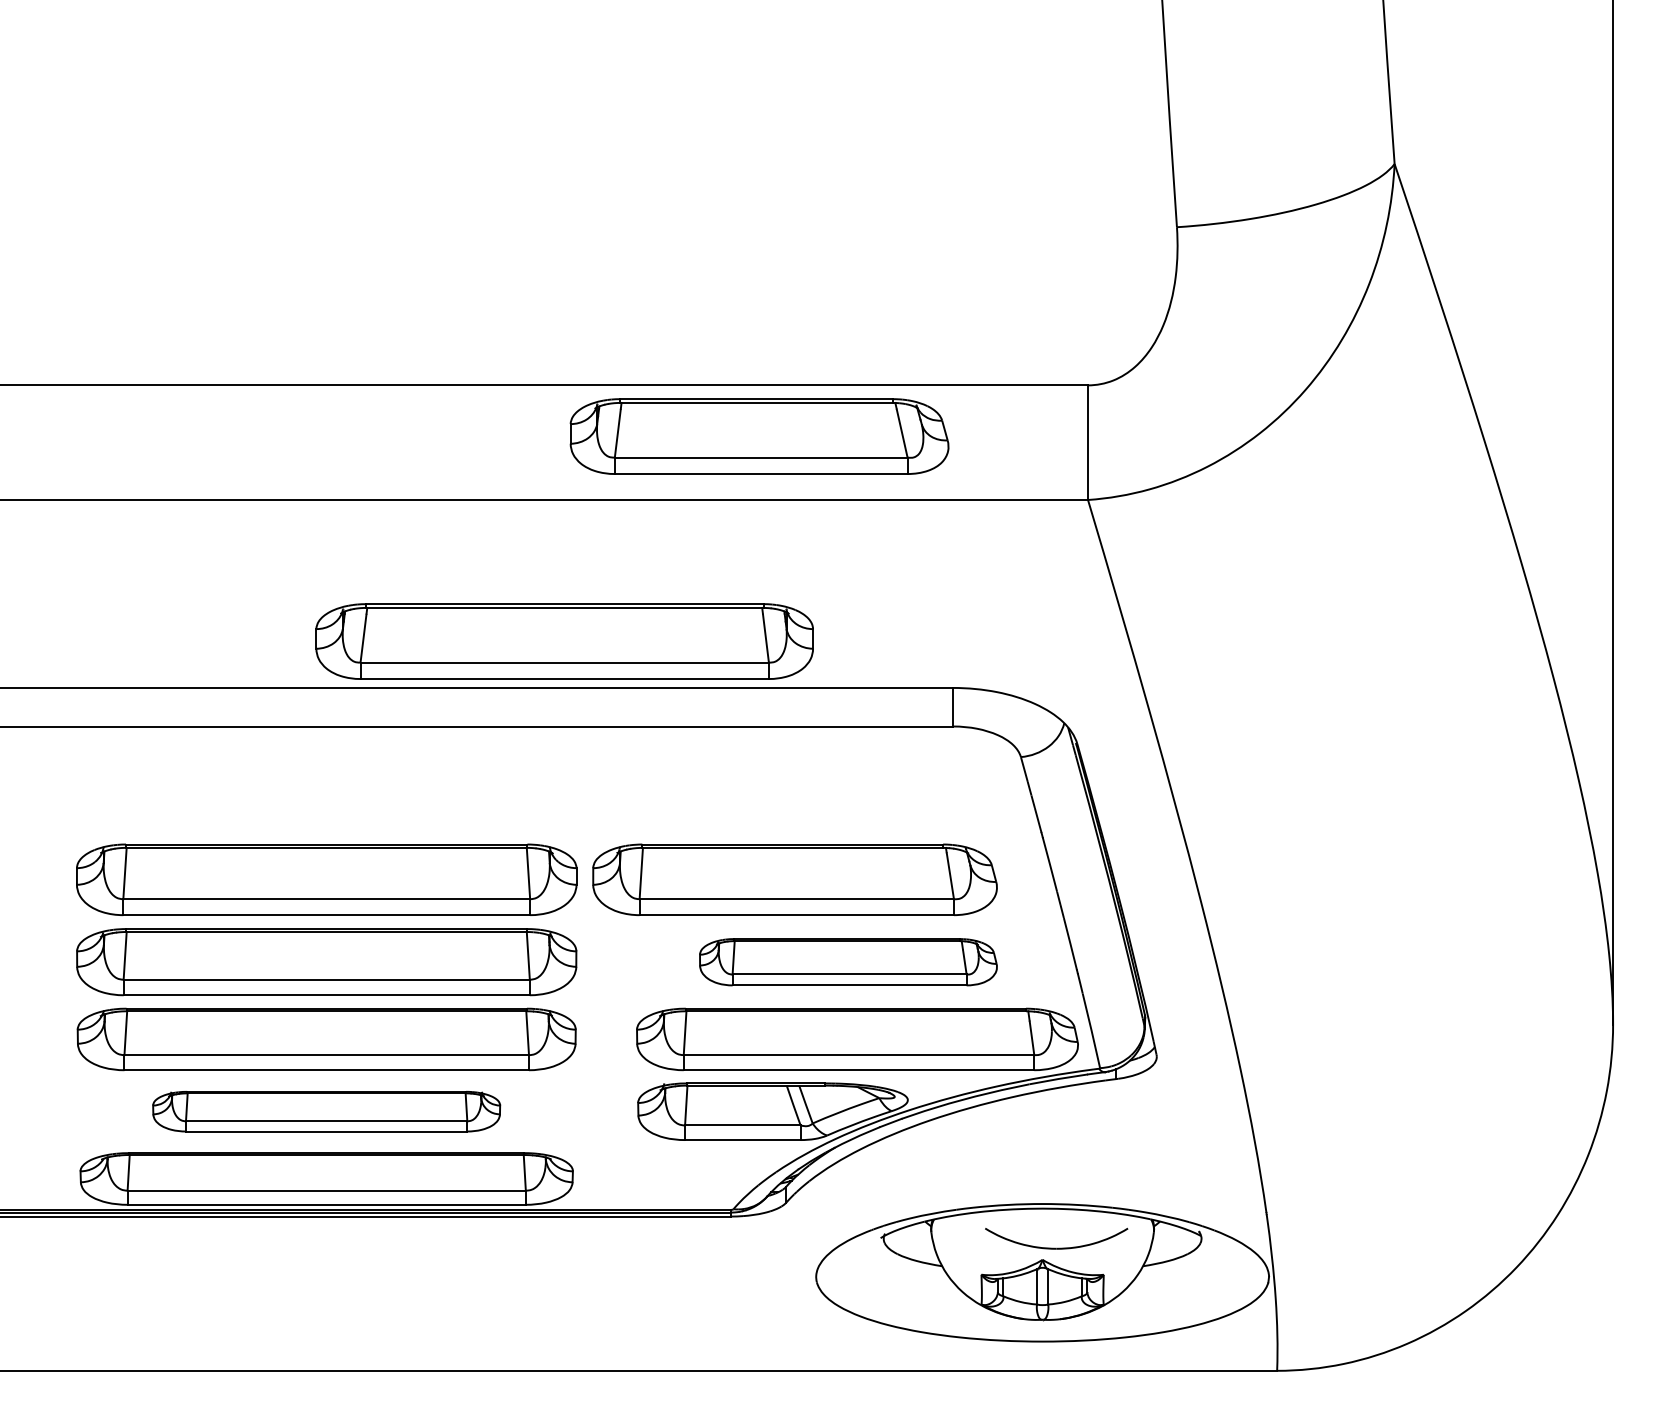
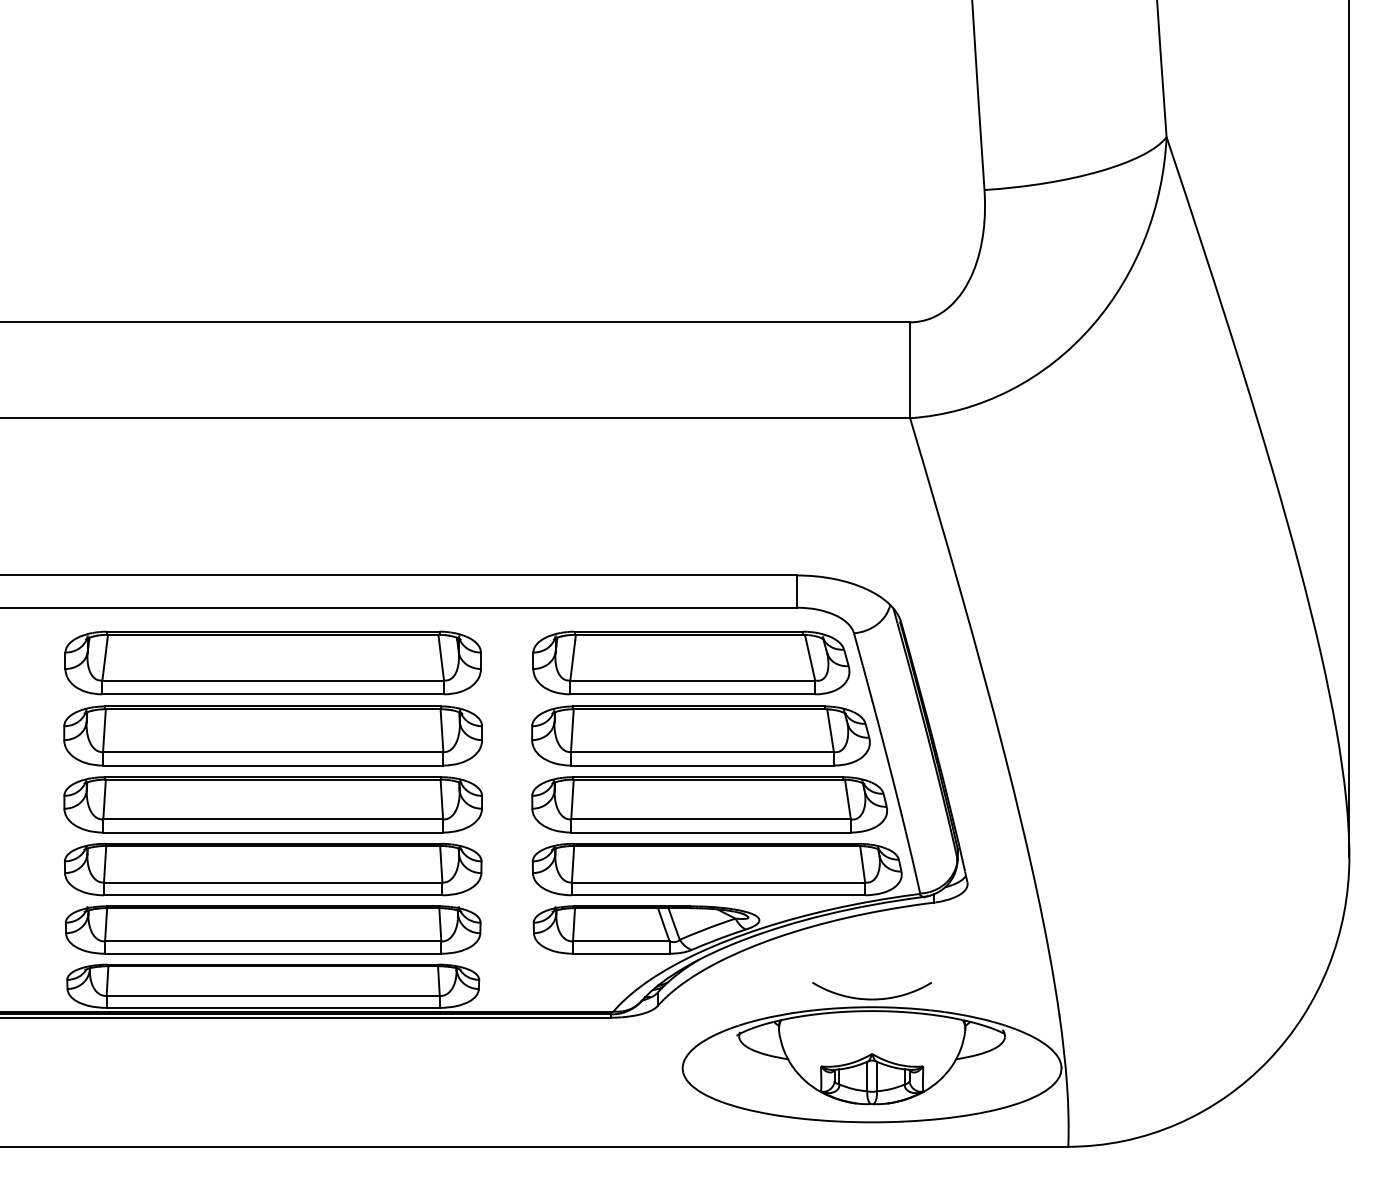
part: (759, 436) -> (691, 662), moved
part: (564, 641) -> (273, 662), moved
part: (794, 879) -> (700, 735), moved
part: (848, 962) -> (709, 805), size x1.43
part: (326, 1111) -> (273, 929), size x1.43
part: (1056, 1247) -> (872, 998), moved

